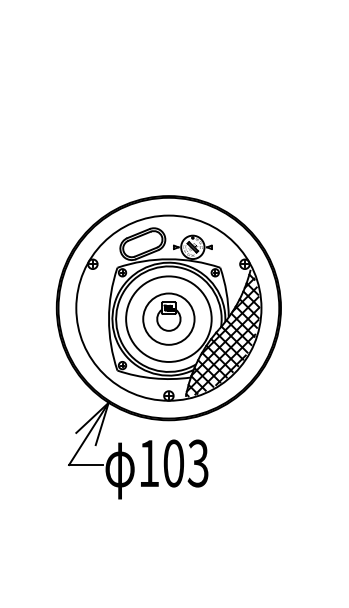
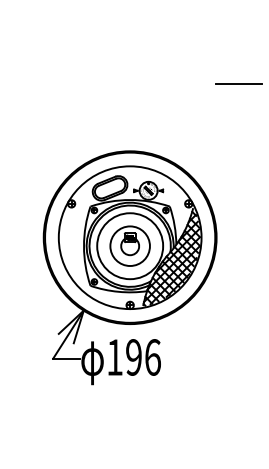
line: (309, 108) -> (238, 83), added
text: (186, 463) -> (143, 357), 103 -> 196

